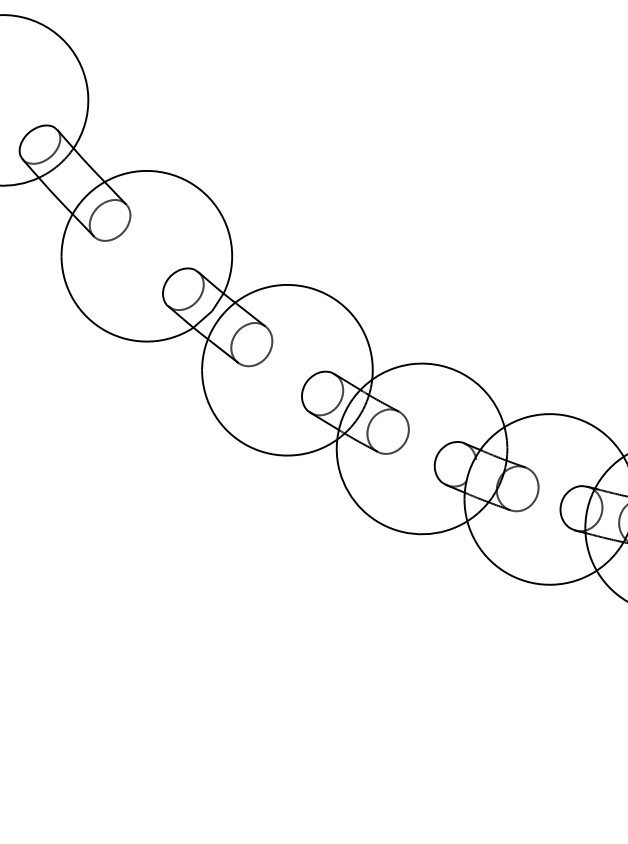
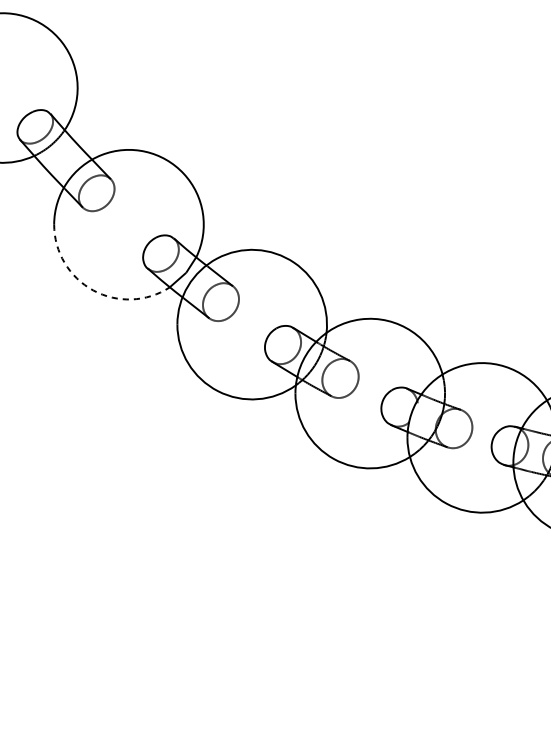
arc: (106, 331) -> (93, 290), solid -> dashed

